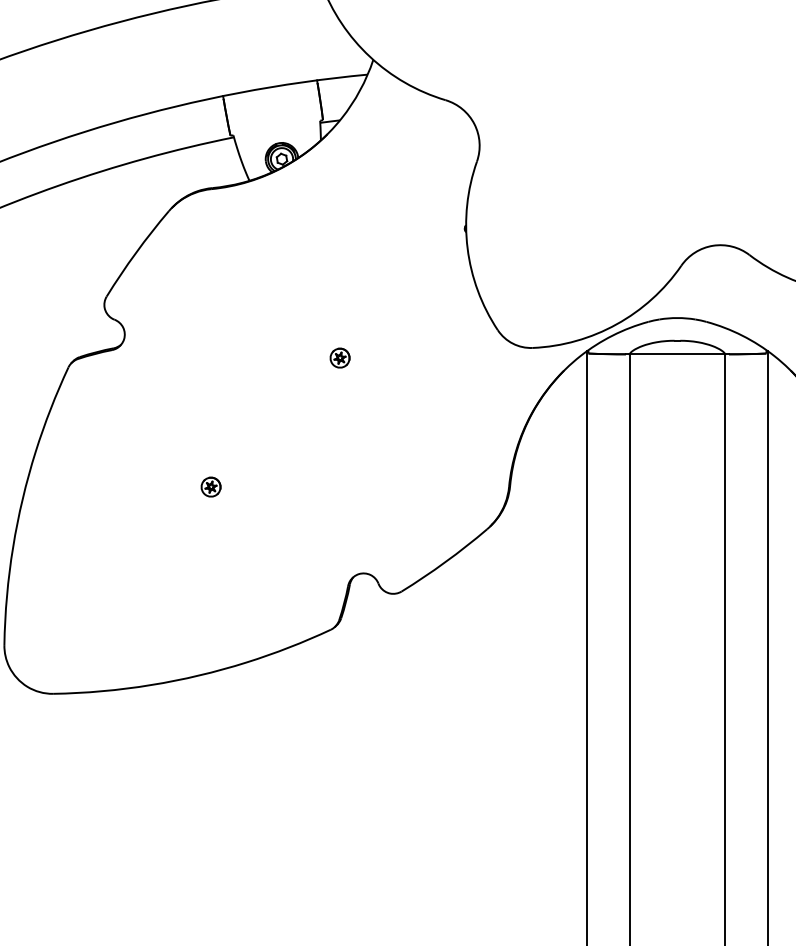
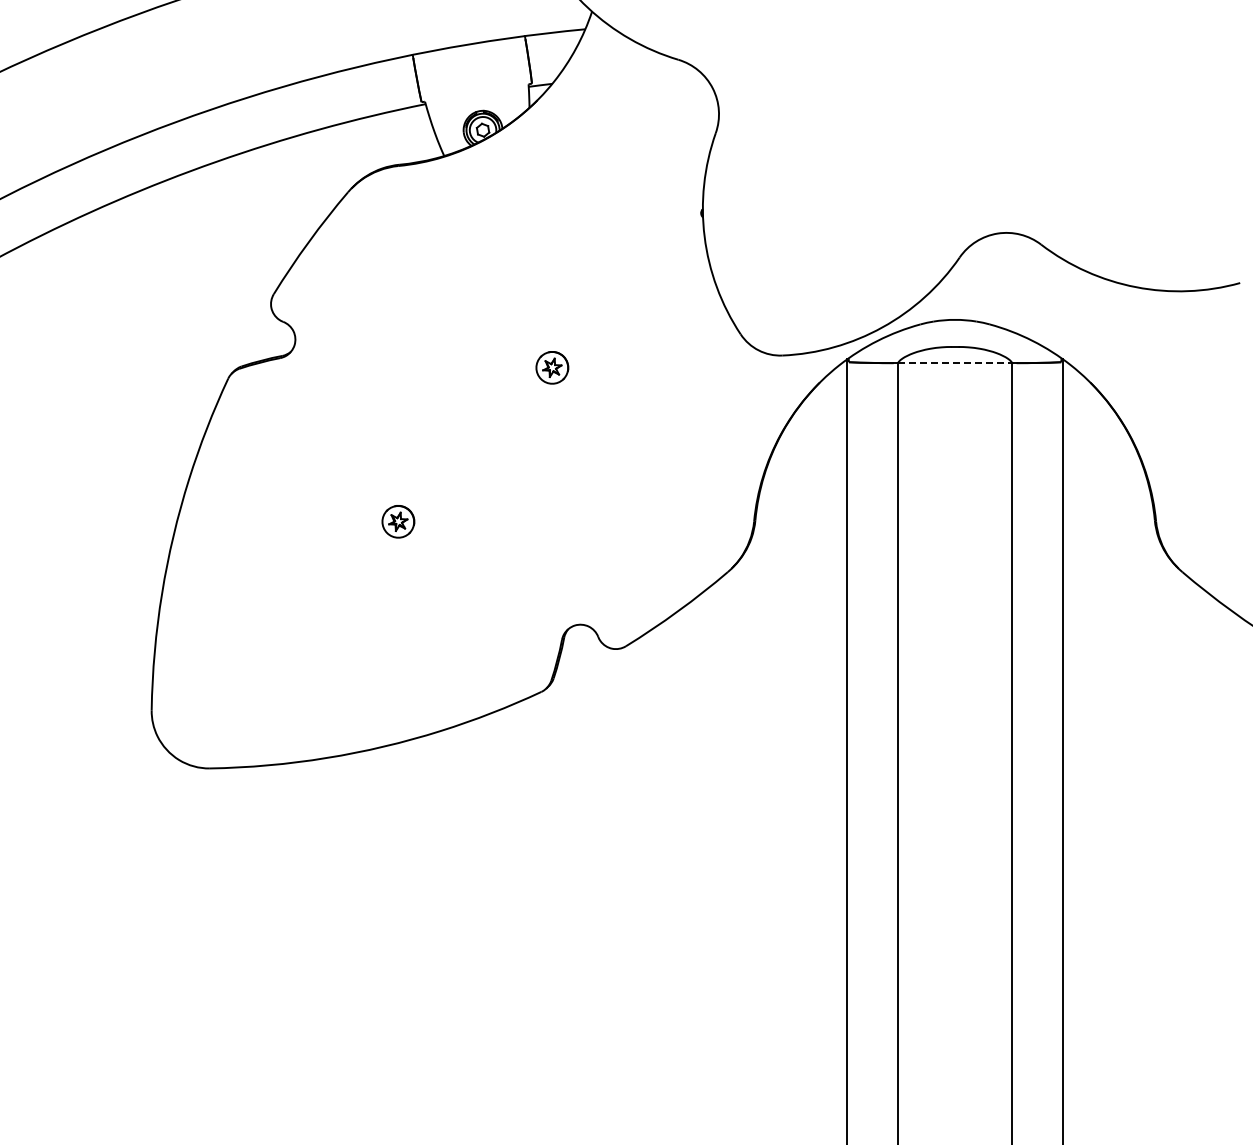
line: (677, 353) -> (955, 362), solid -> dashed
part: (340, 357) -> (552, 367), size x1.4
part: (211, 486) -> (398, 521), size x1.4

